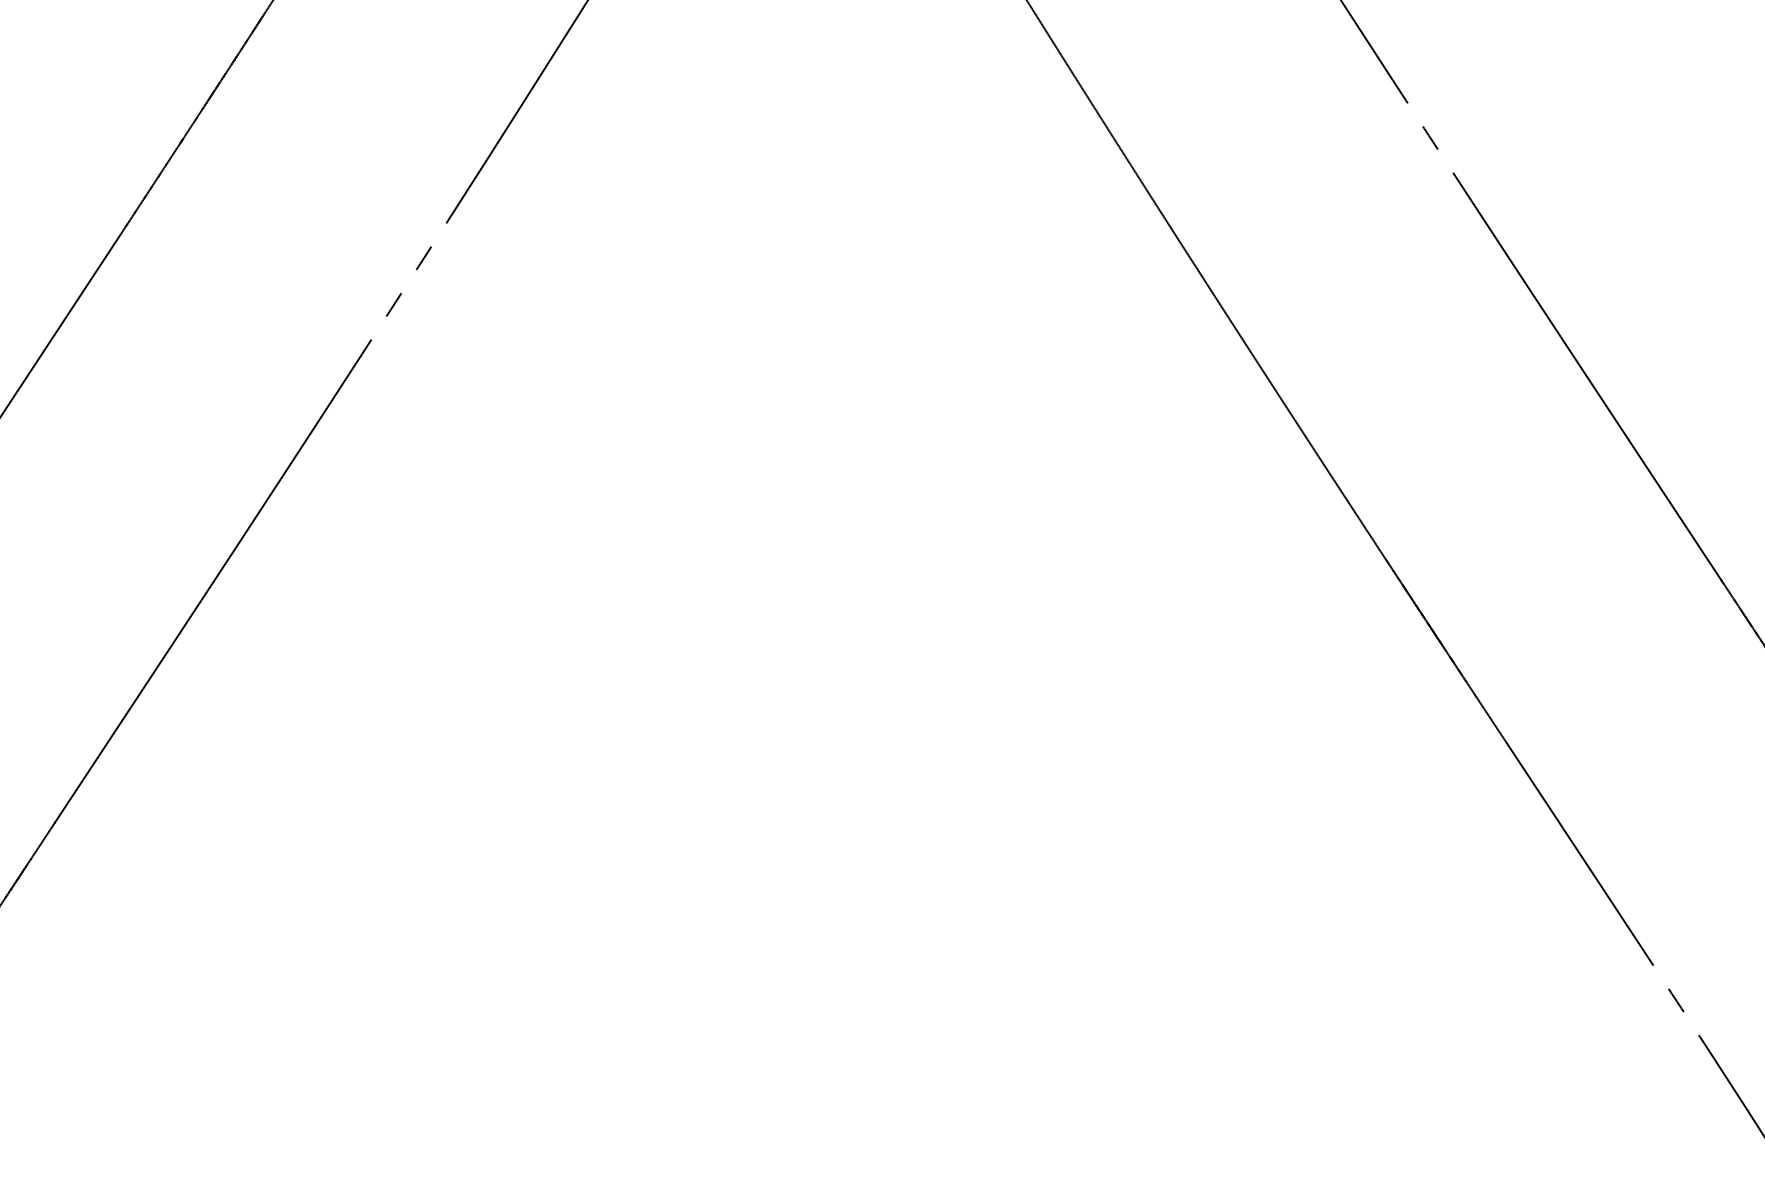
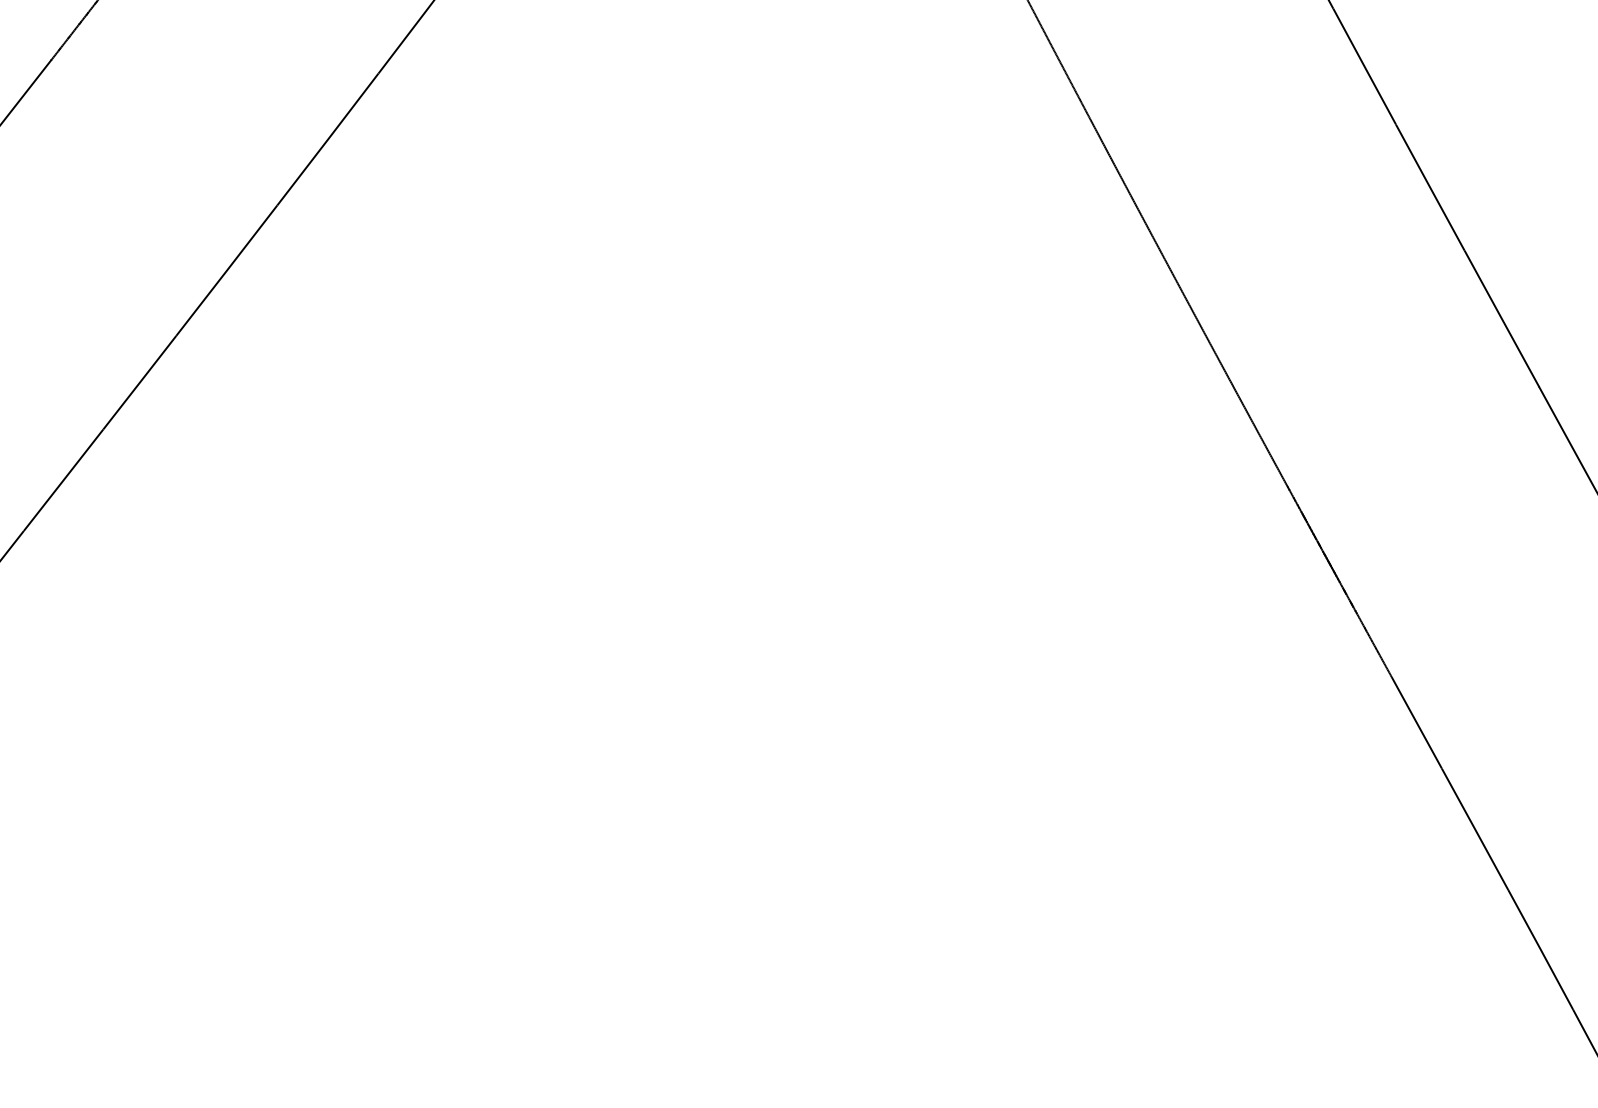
arc: (1428, 135) -> (1364, 66), dashed -> solid
arc: (401, 292) -> (327, 139), dashed -> solid
arc: (1676, 1001) -> (1540, 950), dashed -> solid

